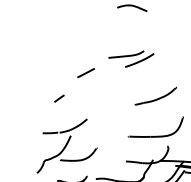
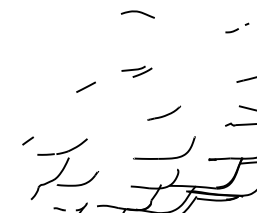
part: (131, 58) -> (136, 71), size x0.6
part: (155, 95) -> (163, 112), size x0.7
line: (58, 98) -> (27, 140), moved

